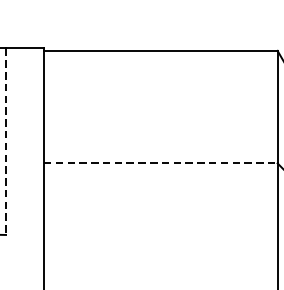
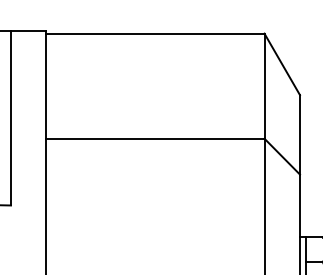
line: (6, 141) -> (11, 118), dashed -> solid
line: (160, 163) -> (155, 138), dashed -> solid

